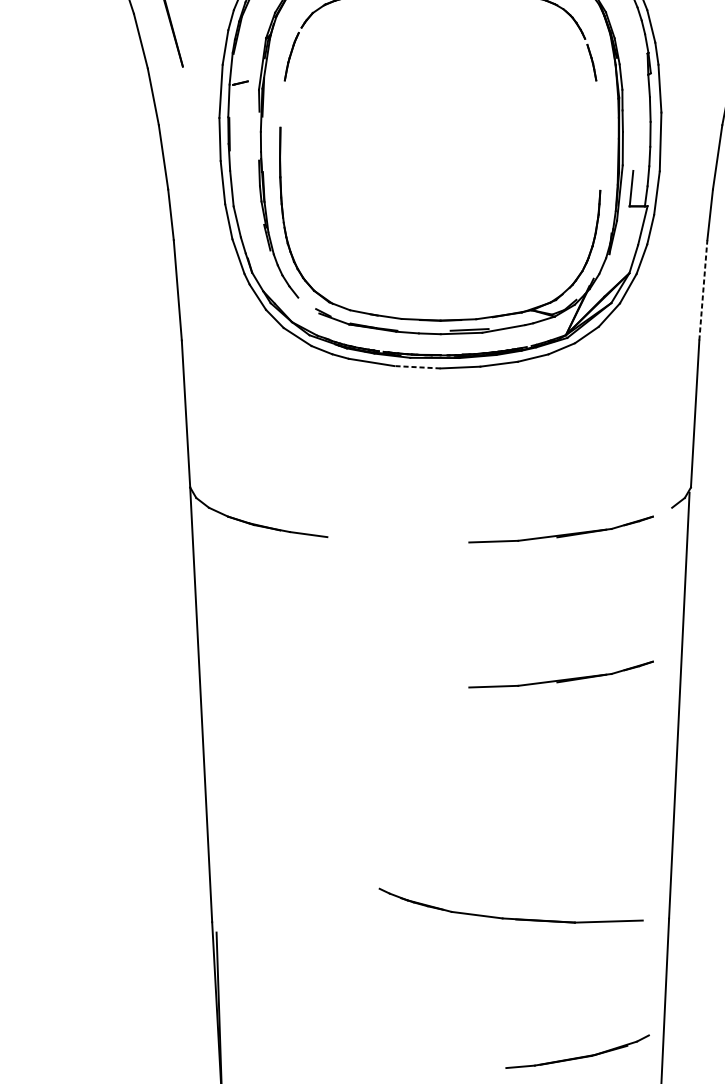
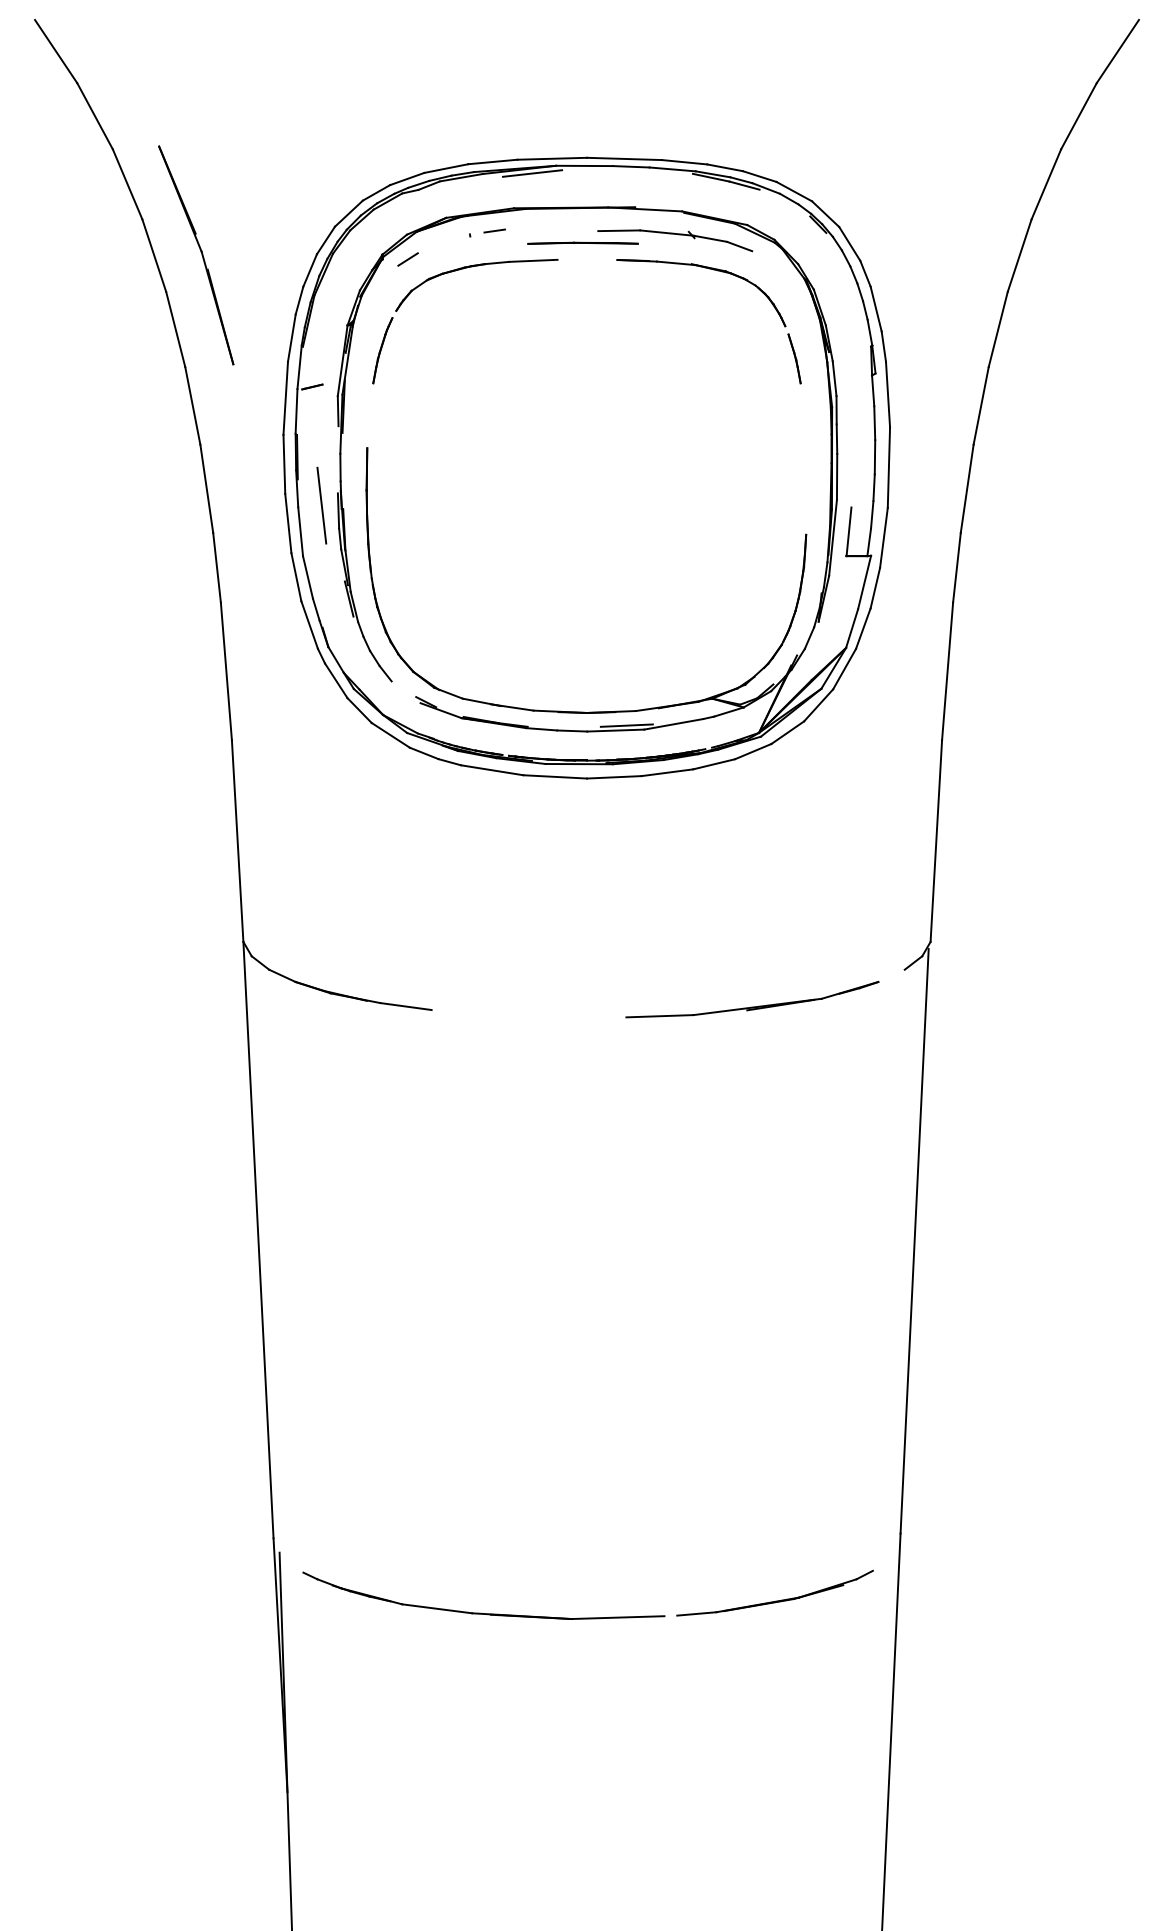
line: (247, 169) -> (321, 505), added
line: (703, 289) -> (947, 670), dashed -> solid
line: (417, 366) -> (555, 776), dashed -> solid
part: (561, 679) -> (752, 1205), removed
part: (509, 917) -> (481, 1612), moved
part: (577, 1057) -> (775, 1600), moved

